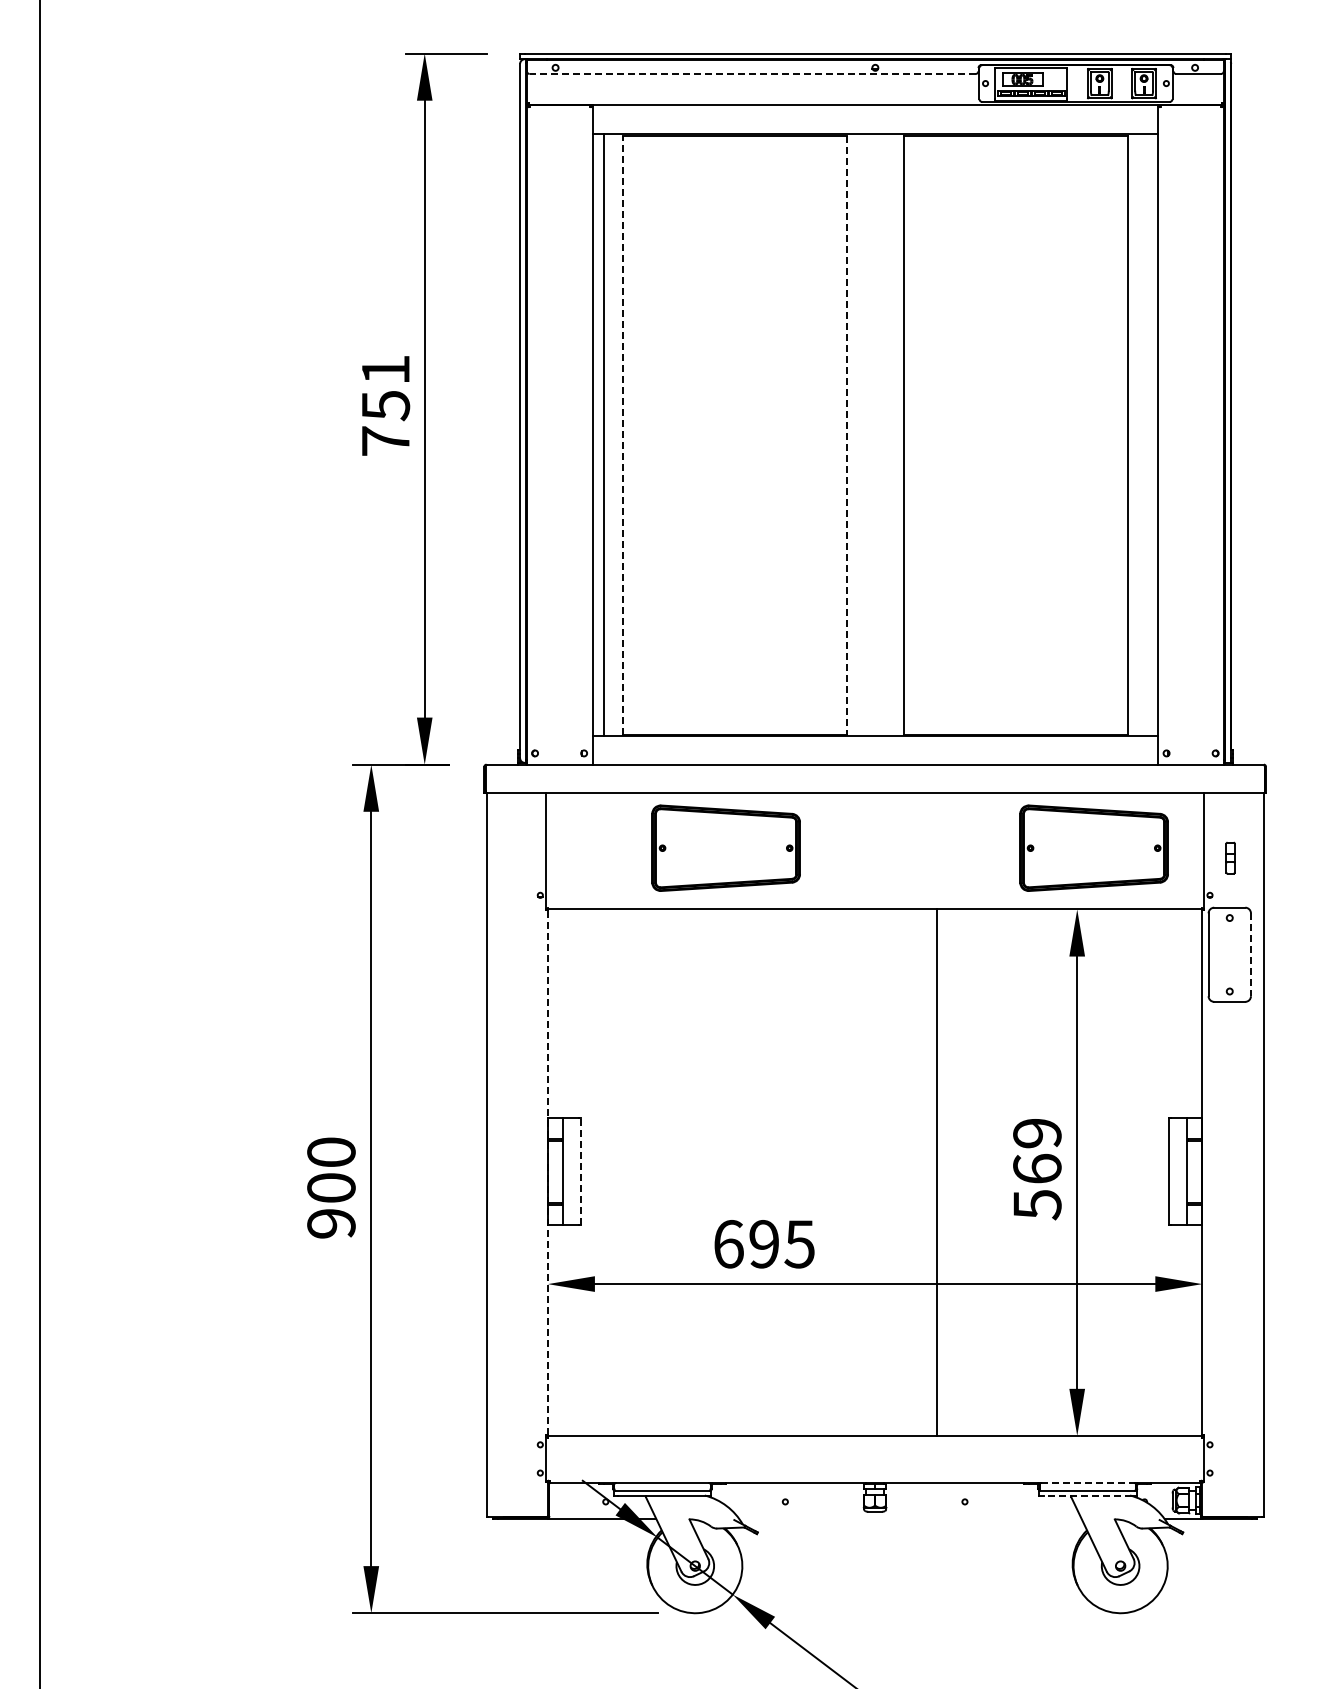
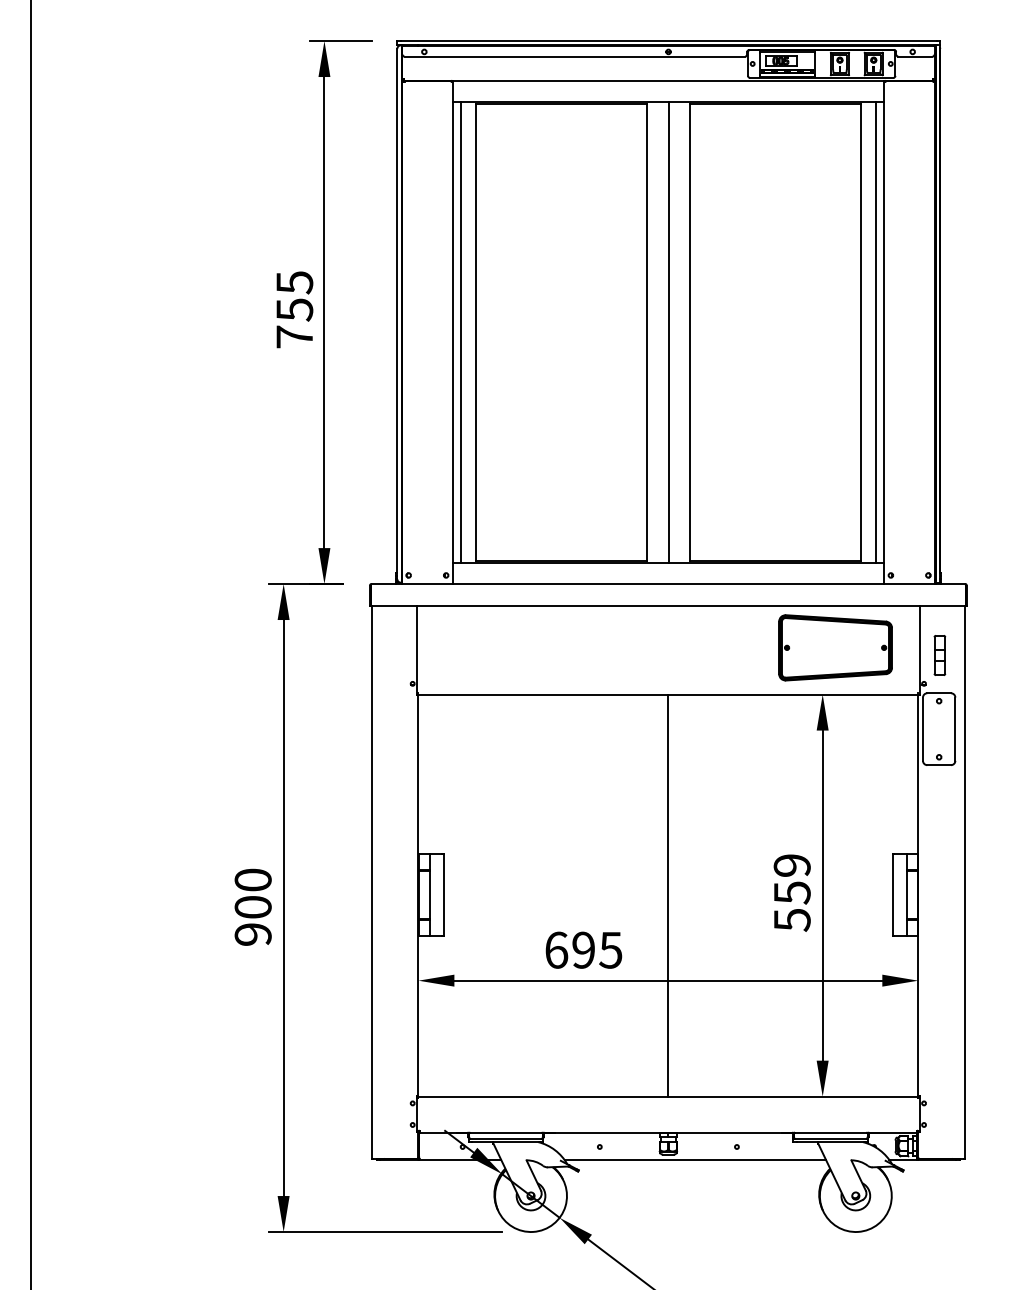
line: (752, 73) -> (574, 56), dashed -> solid
text: (386, 370) -> (295, 283), 751 -> 755
line: (875, 434) -> (668, 331), added
line: (1146, 434) -> (875, 331), added
line: (622, 435) -> (475, 332), dashed -> solid
line: (847, 435) -> (647, 332), dashed -> solid
part: (725, 847) -> (554, 647), removed
part: (1230, 857) -> (939, 654), size x1.67
line: (1250, 955) -> (954, 729), dashed -> solid
text: (1037, 1168) -> (792, 892), 569 -> 559
line: (581, 1171) -> (444, 894), dashed -> solid
line: (547, 1172) -> (418, 895), dashed -> solid
line: (937, 1172) -> (667, 895), moved
line: (1087, 1483) -> (830, 1132), dashed -> solid
line: (1087, 1495) -> (830, 1142), dashed -> solid
line: (910, 1519) -> (695, 1160), added

